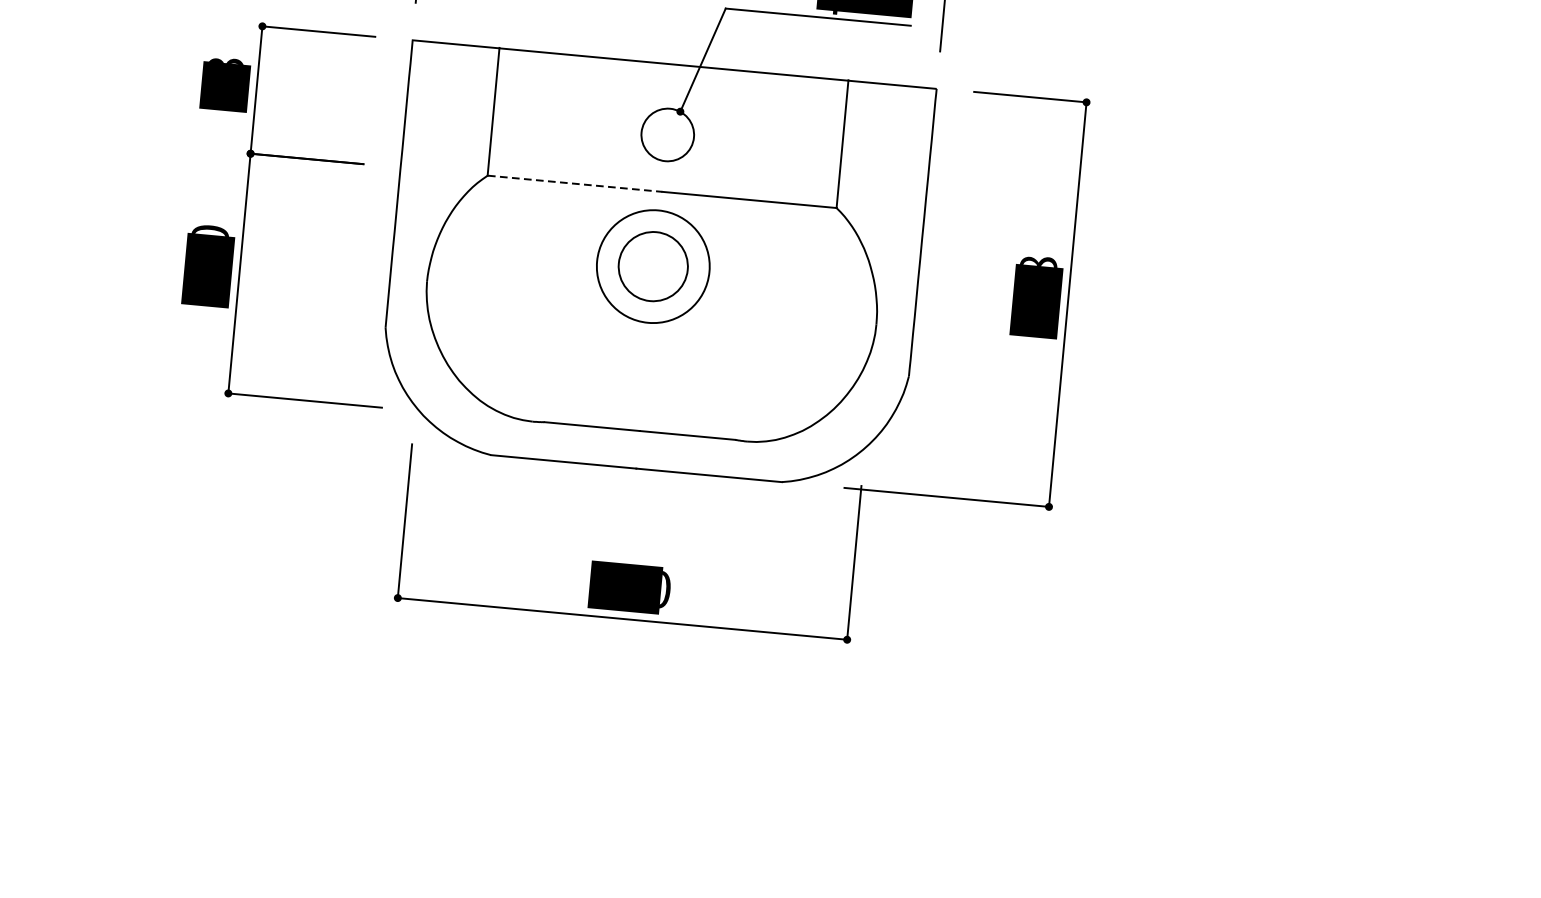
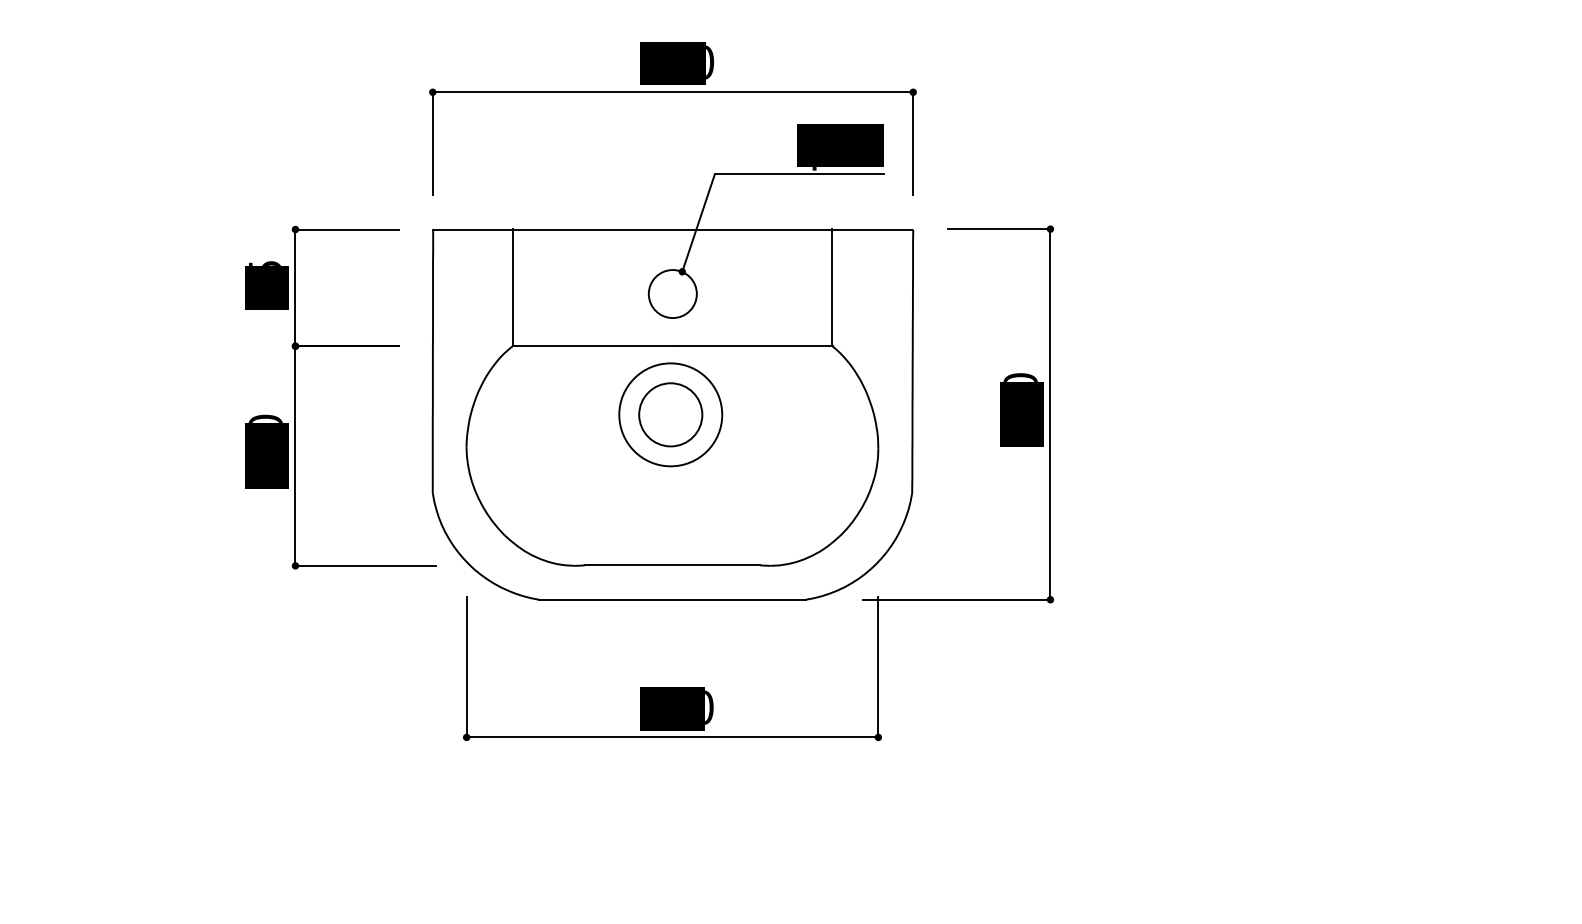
text: (226, 60) -> (265, 263), 93 -> 85
line: (574, 184) -> (592, 346), dashed -> solid
text: (1038, 261) -> (1020, 377), 218 -> 270

